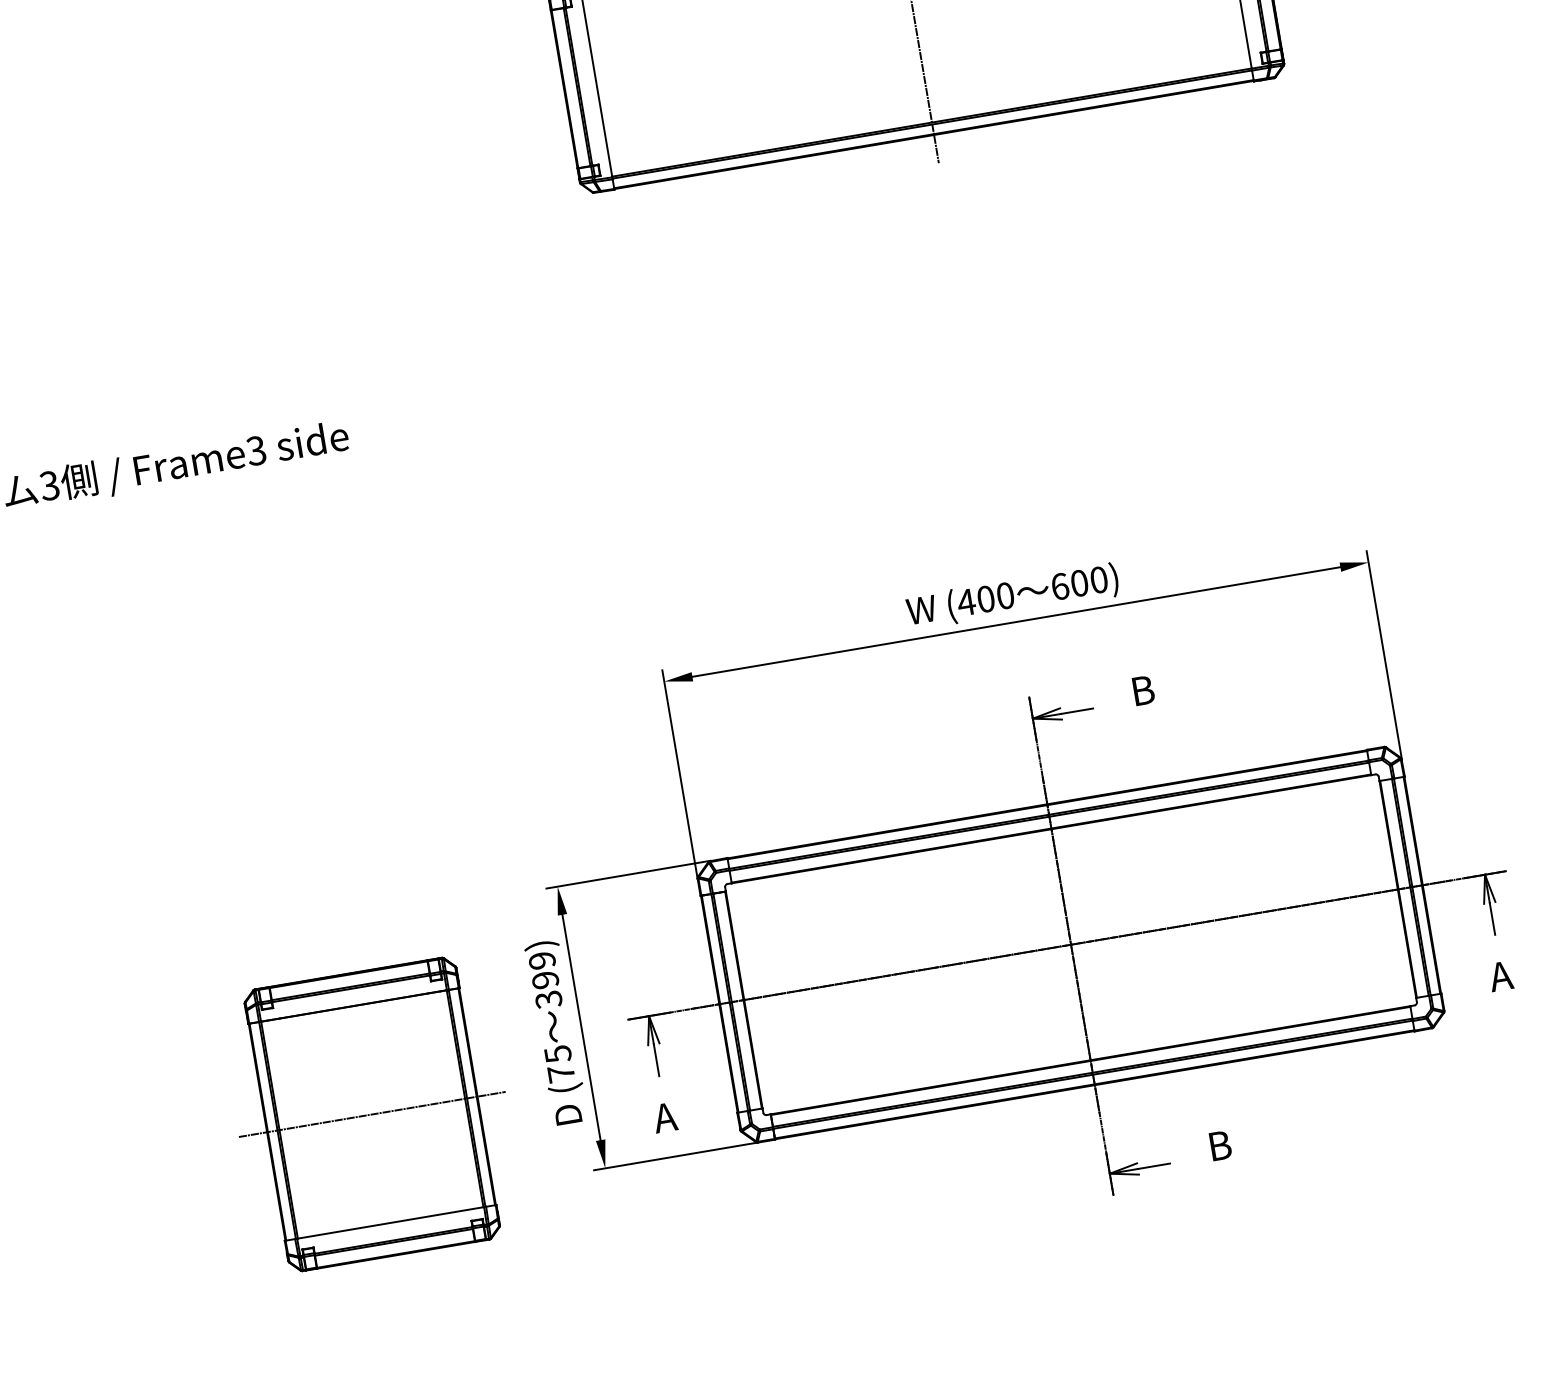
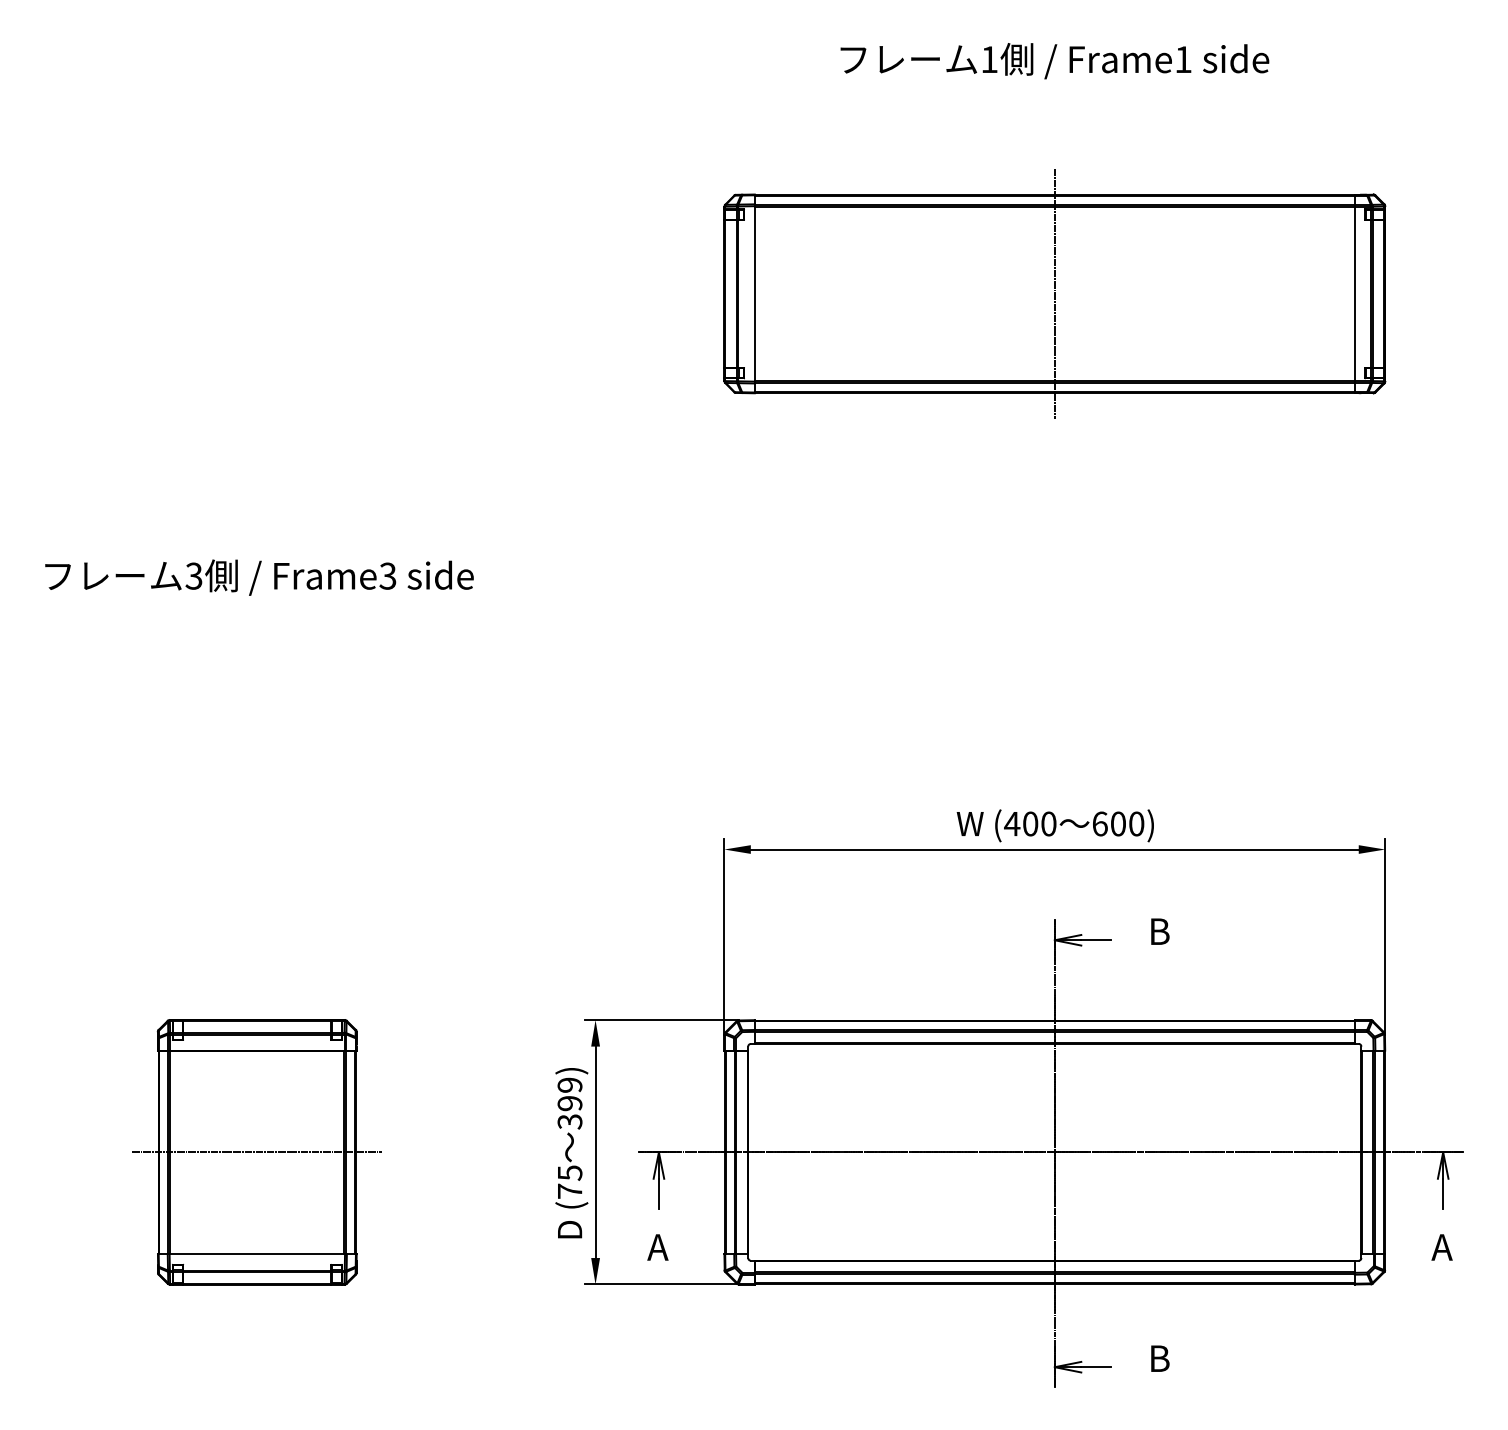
part: (371, 1114) -> (256, 1152), moved

